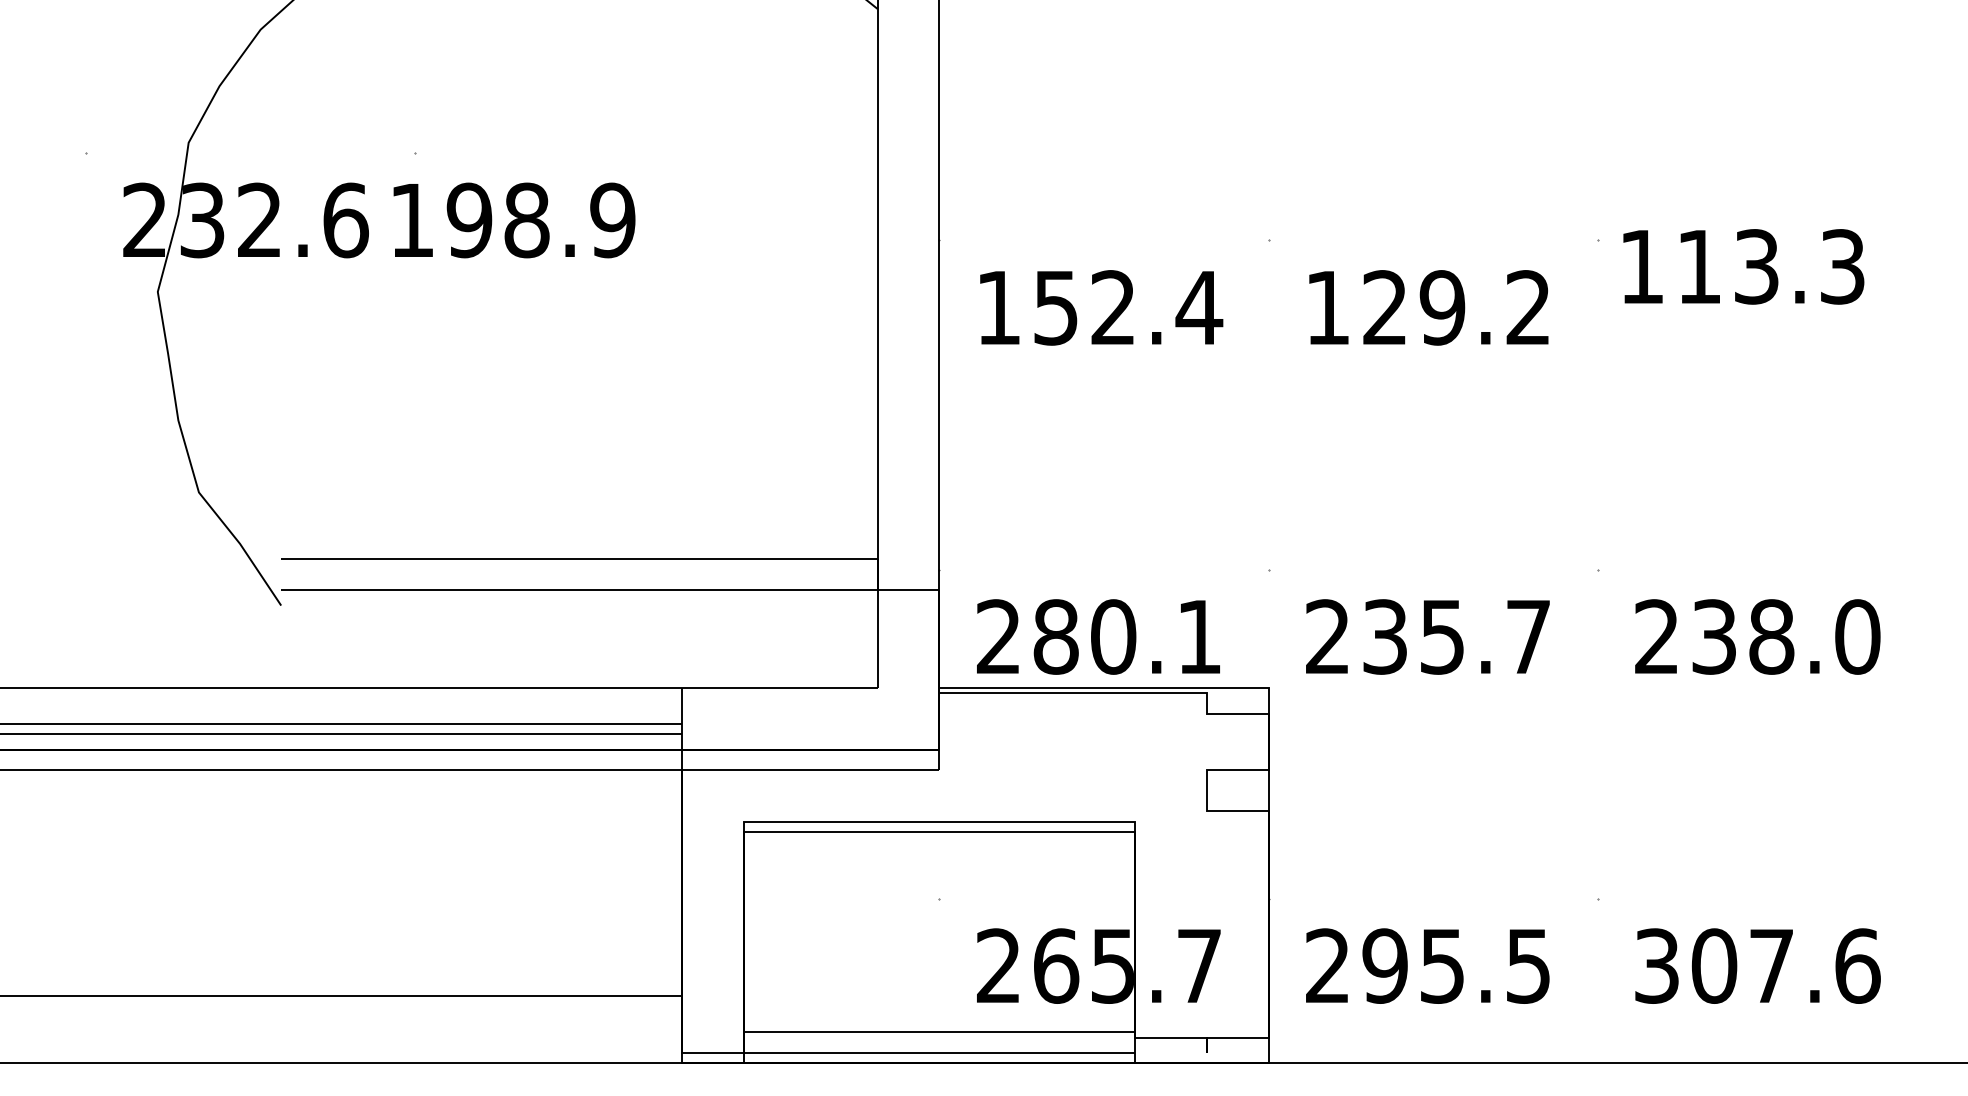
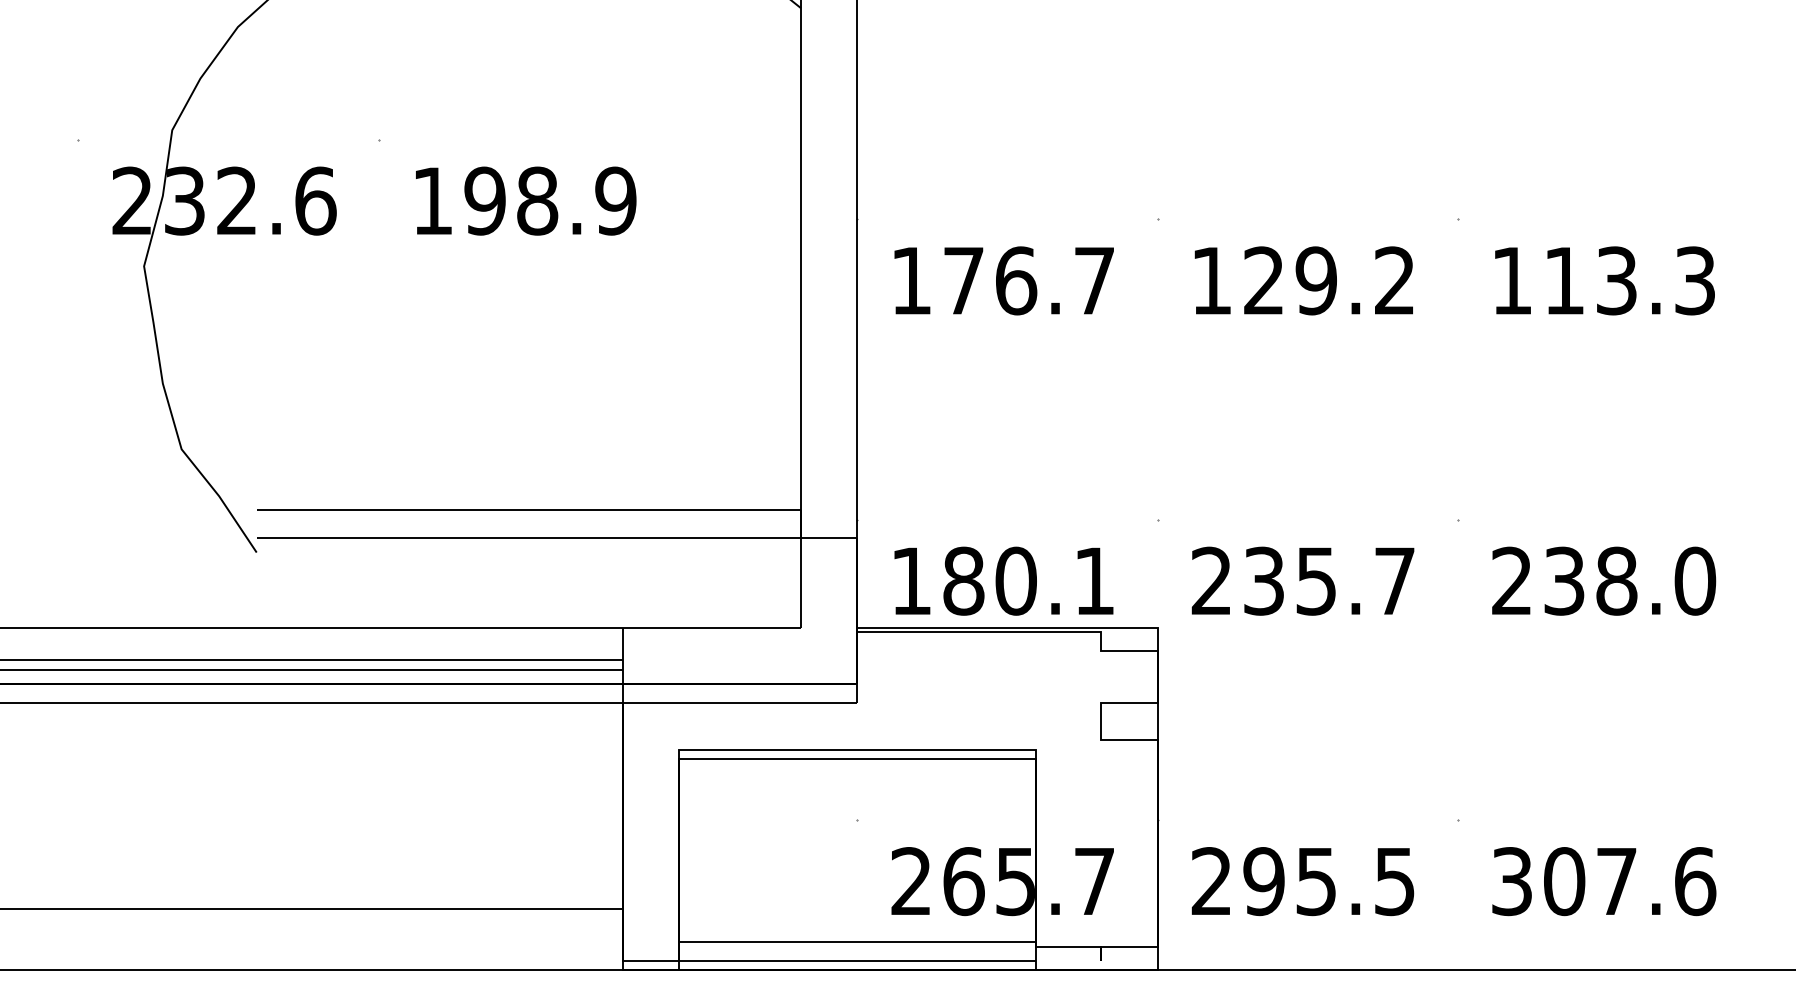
text: (514, 220) -> (526, 201), moved
text: (1743, 266) -> (1604, 280), moved
text: (1128, 307) -> (1029, 280), 152.4 -> 176.7
text: (998, 636) -> (911, 580), 280.1 -> 180.1

